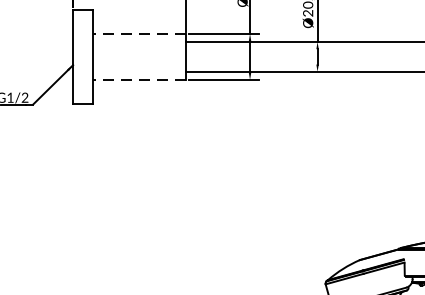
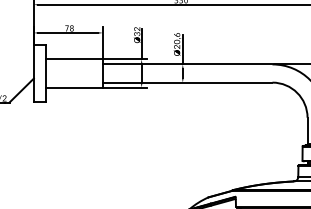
line: (139, 33) -> (74, 59), dashed -> solid
line: (139, 79) -> (74, 87), dashed -> solid

